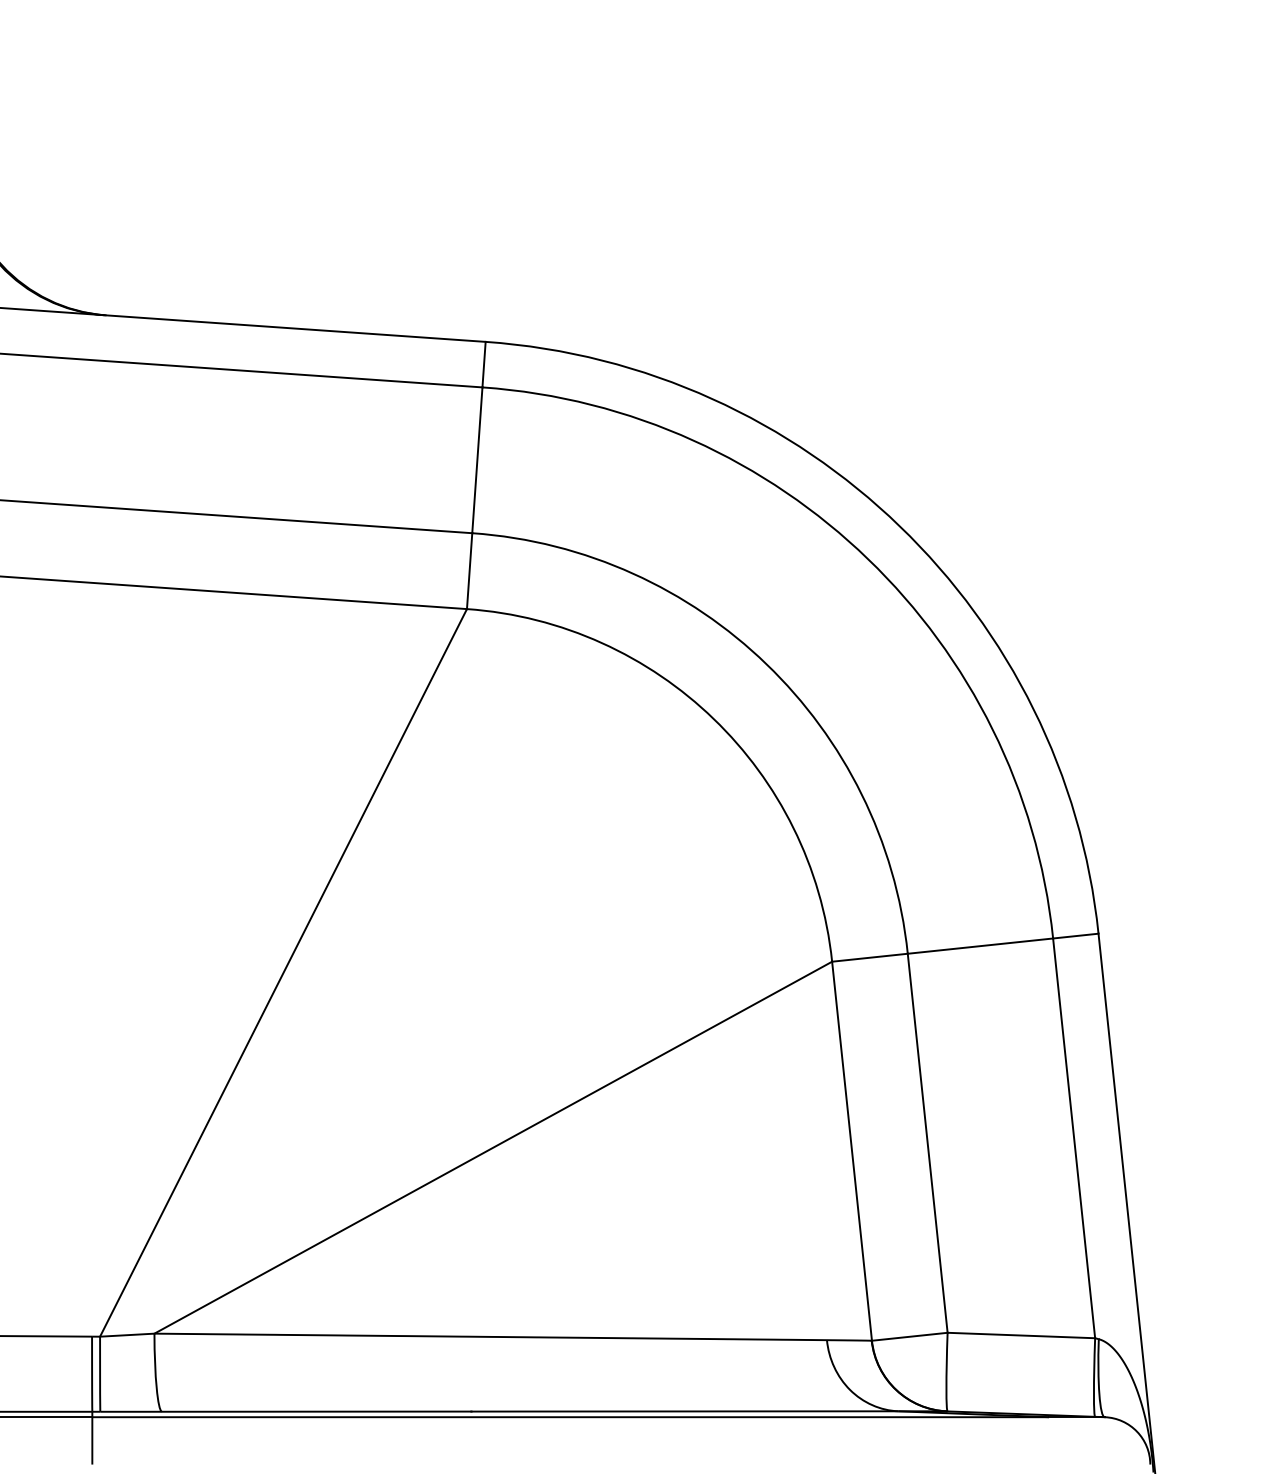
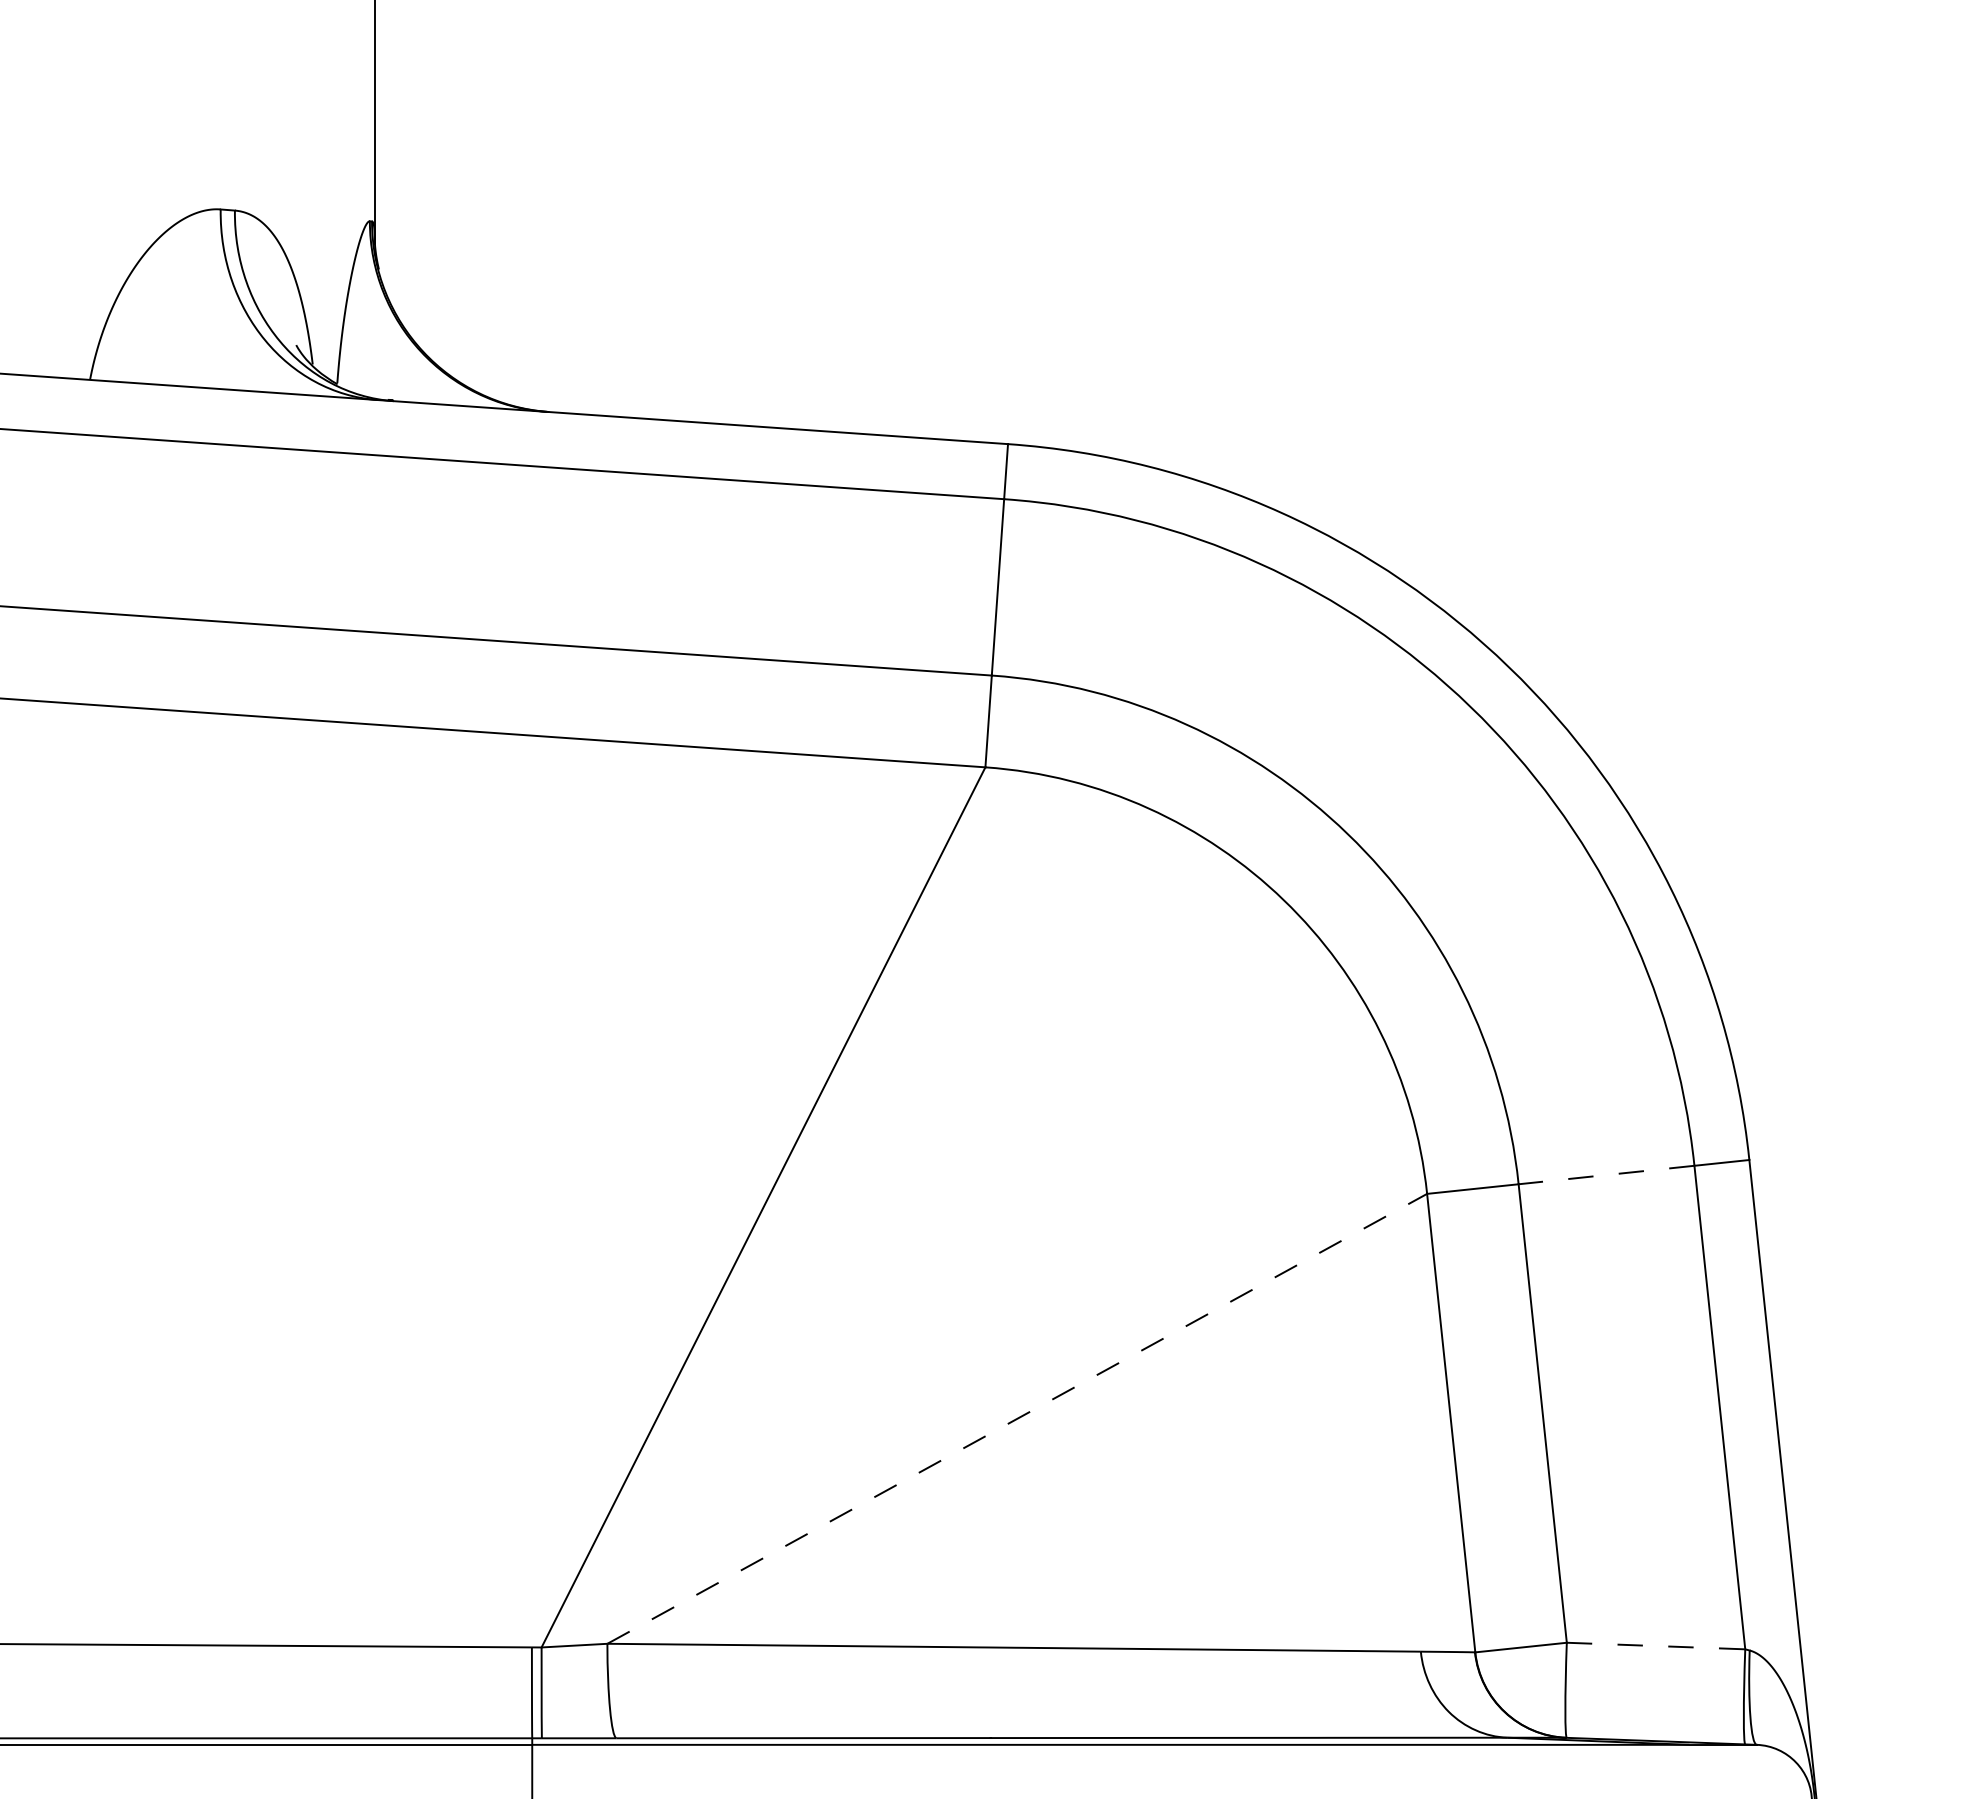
line: (980, 946) -> (1606, 1175), solid -> dashed
line: (493, 1147) -> (1017, 1418), solid -> dashed
line: (1021, 1335) -> (1656, 1646), solid -> dashed

